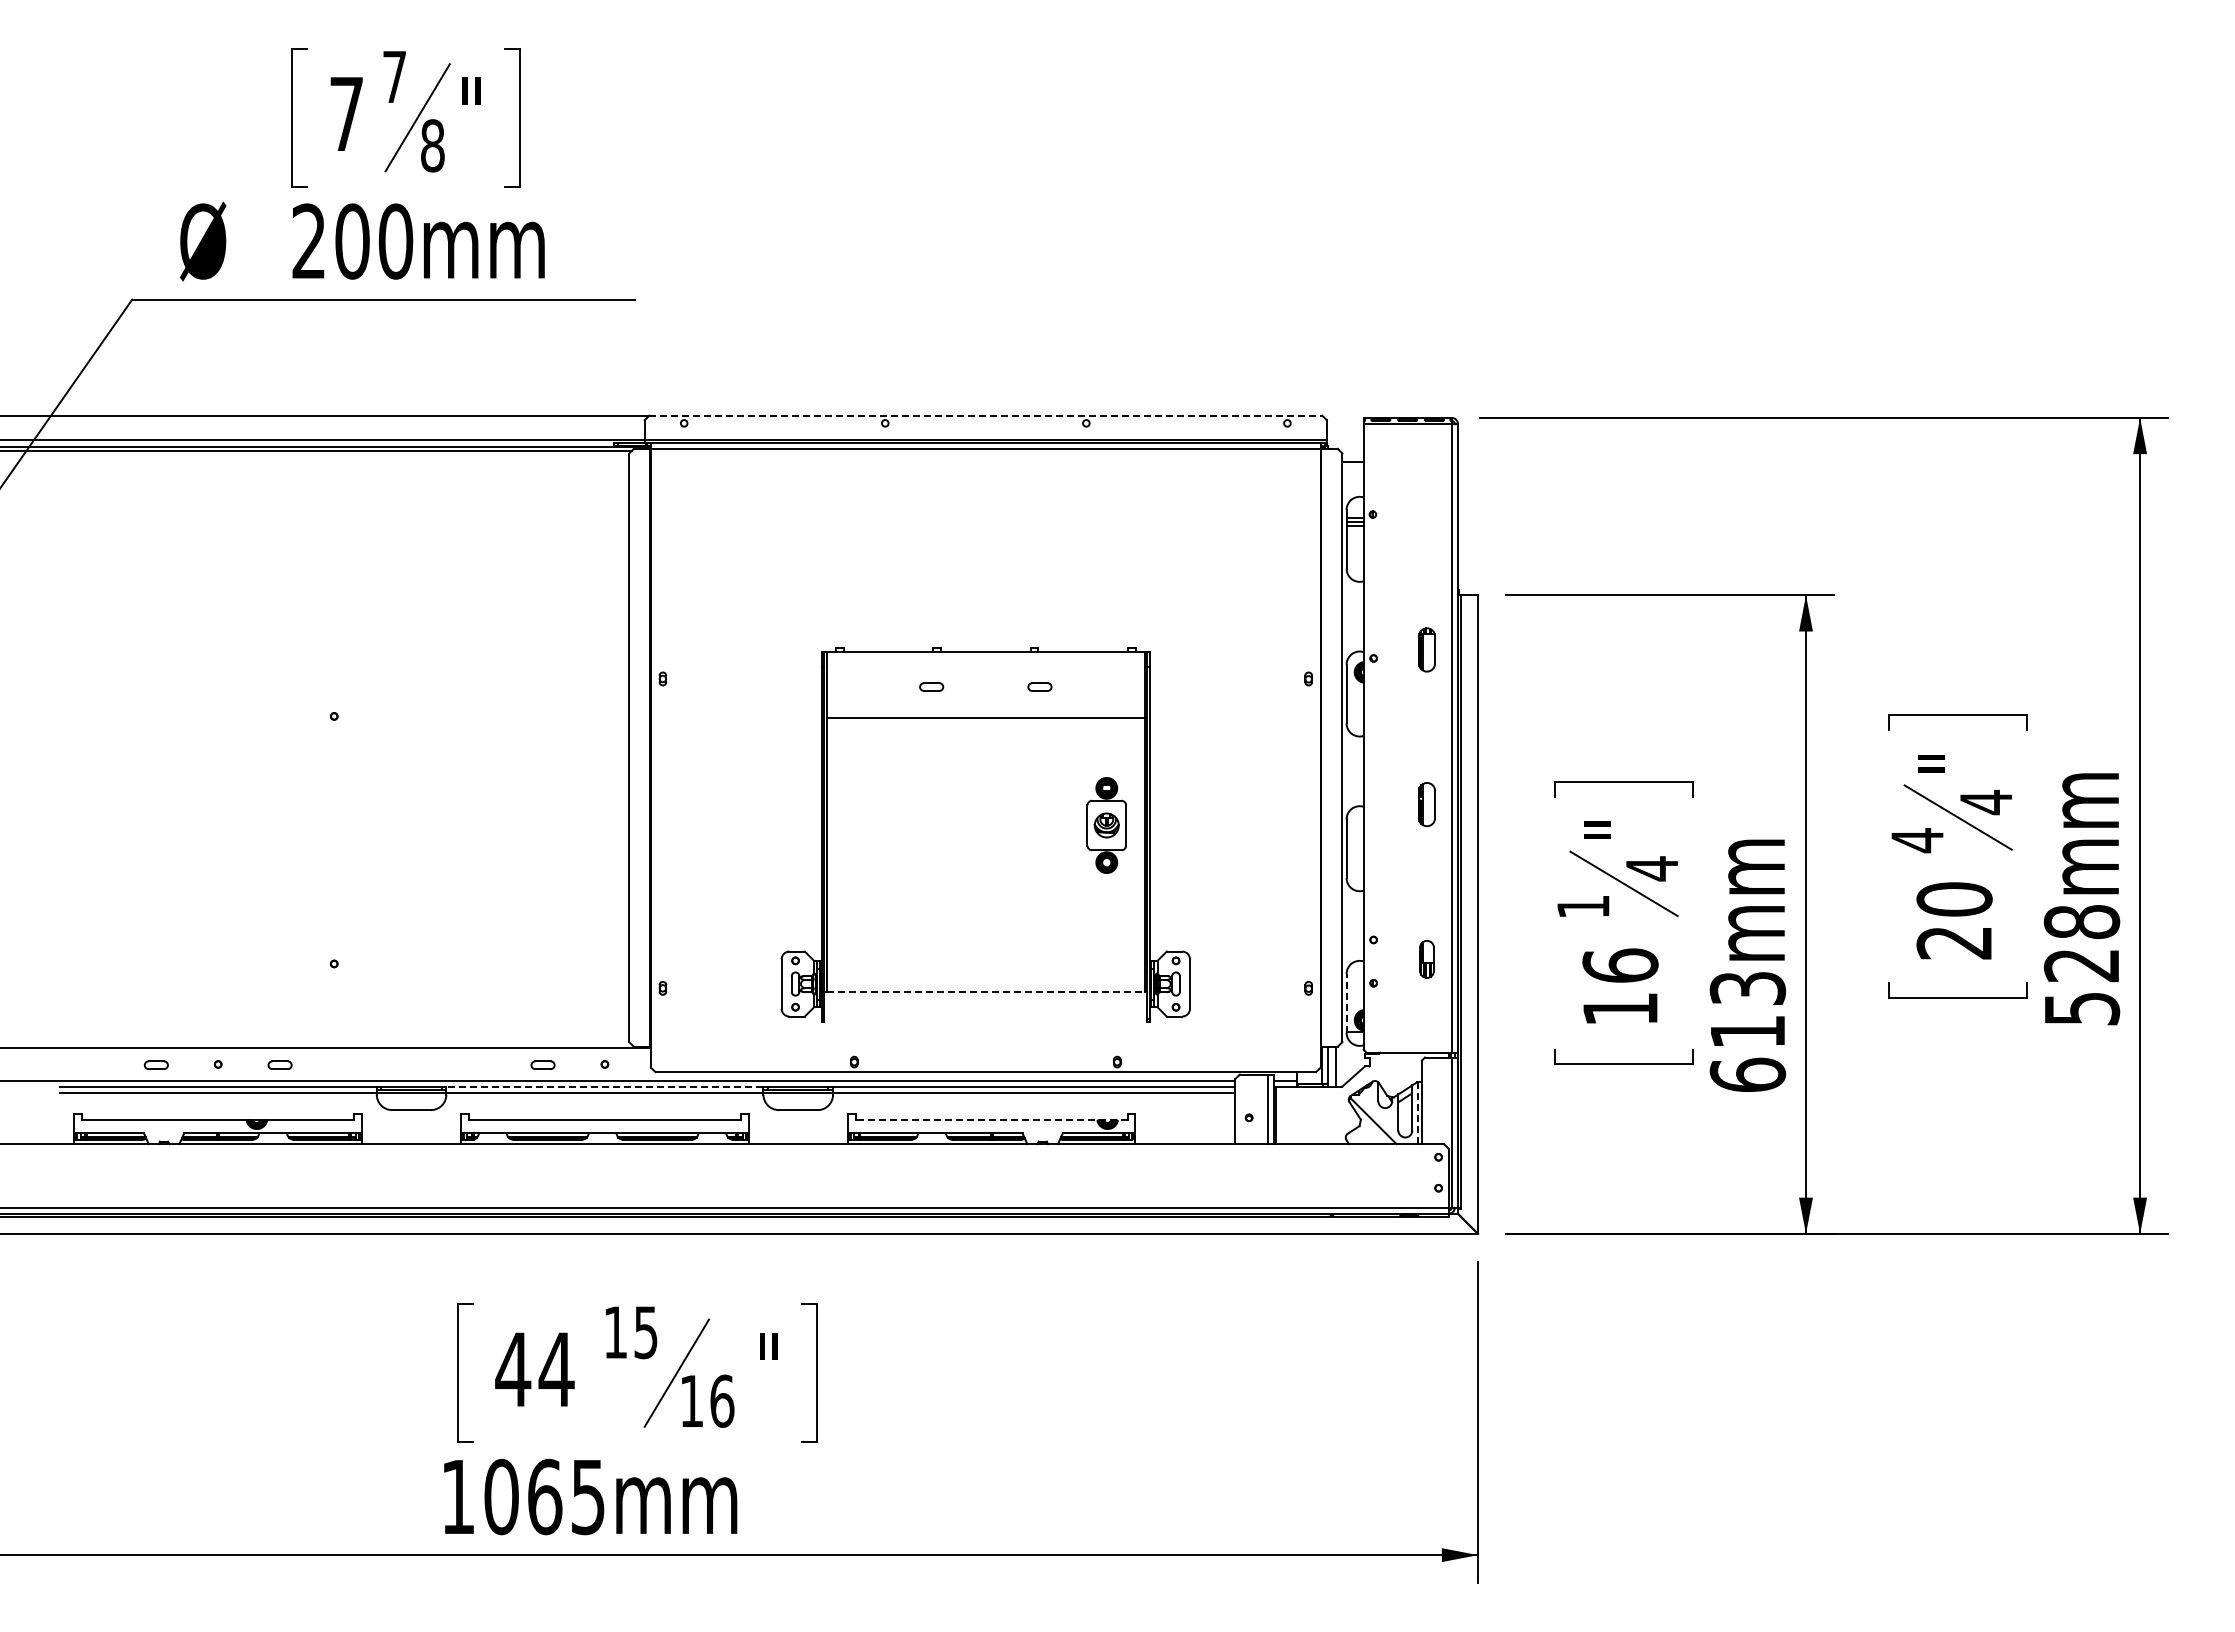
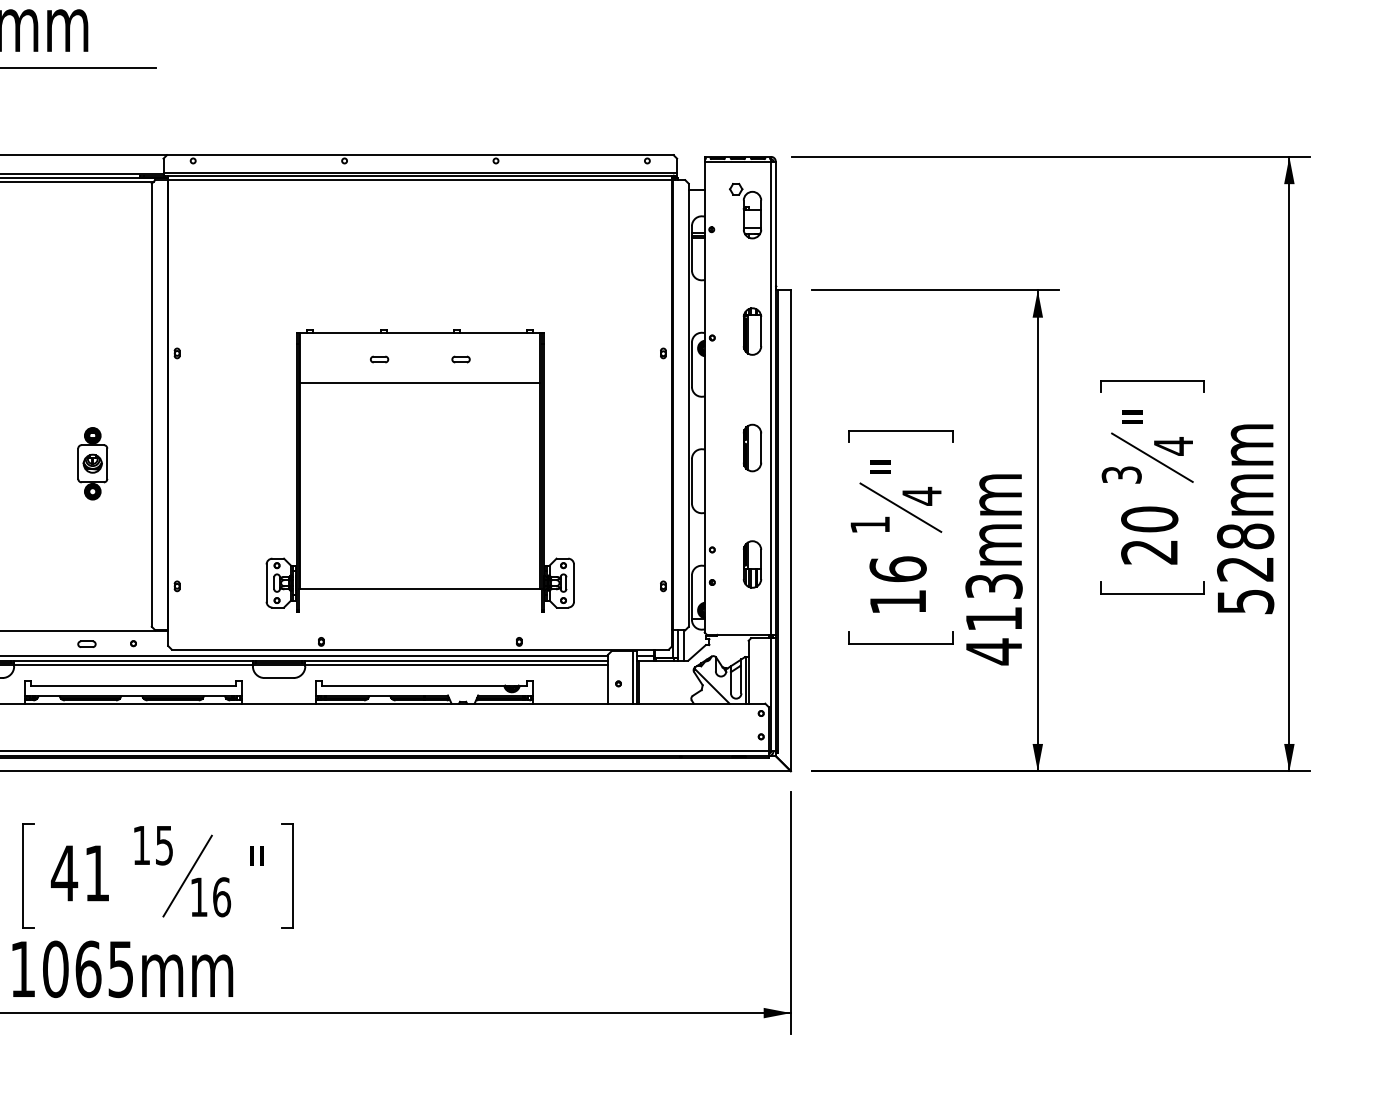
line: (986, 415) -> (420, 155), dashed -> solid
part: (1417, 489) -> (745, 210), added
part: (1426, 649) -> (752, 331), size x1.43
part: (1426, 804) -> (752, 447), size x1.43
part: (1106, 825) -> (92, 463), moved
text: (1917, 840) -> (1121, 475), 4 -> 3
part: (1426, 959) -> (752, 564), size x1.67
line: (986, 991) -> (420, 588), dashed -> solid
line: (1346, 1002) -> (691, 597), dashed -> solid
text: (1747, 1075) -> (993, 651), 613mm -> 413mm
line: (604, 1086) -> (133, 660), dashed -> solid
line: (1417, 1113) -> (745, 680), dashed -> solid
line: (991, 1120) -> (424, 685), dashed -> solid
text: (556, 1369) -> (97, 873), 44 -> 41

